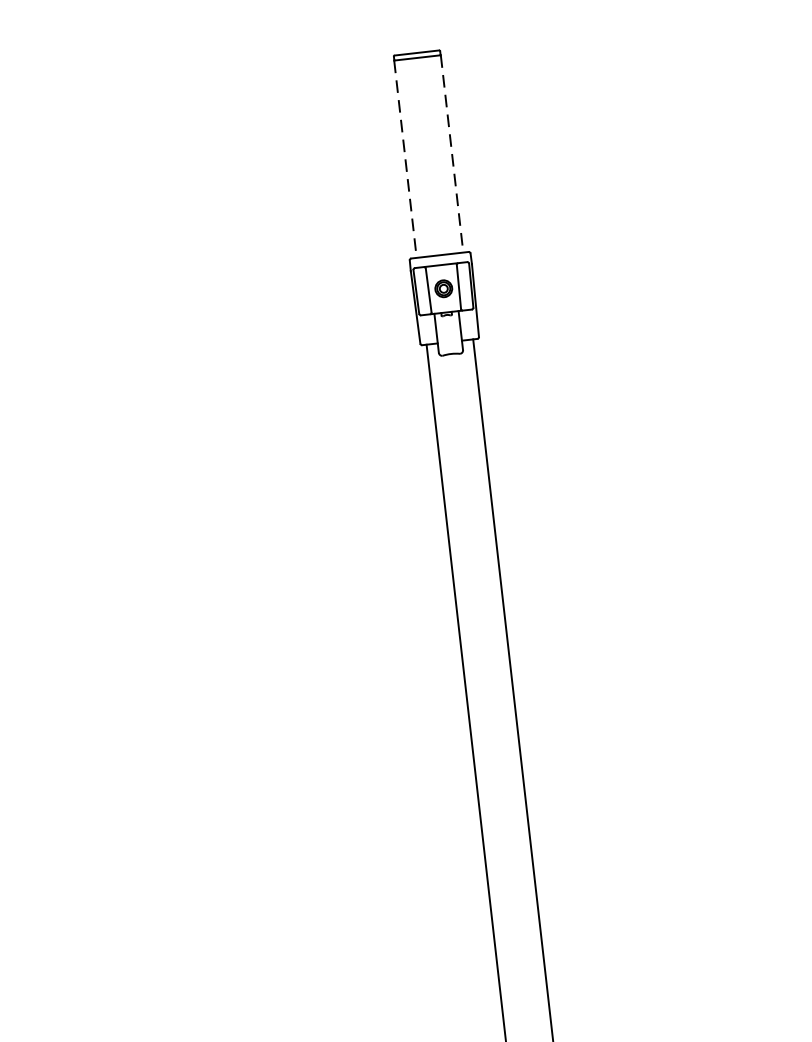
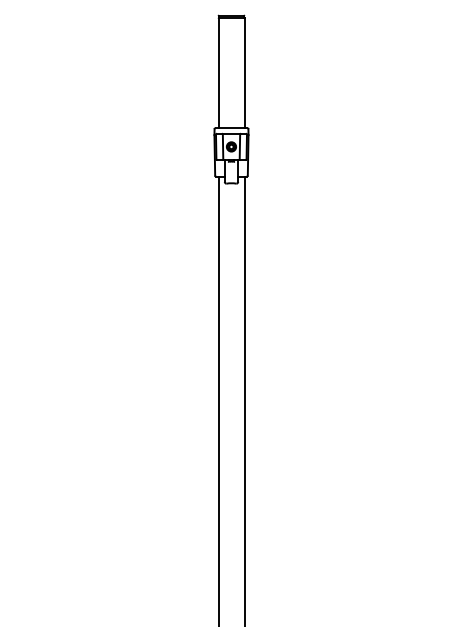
line: (452, 154) -> (244, 73), dashed -> solid
line: (405, 159) -> (218, 73), dashed -> solid

